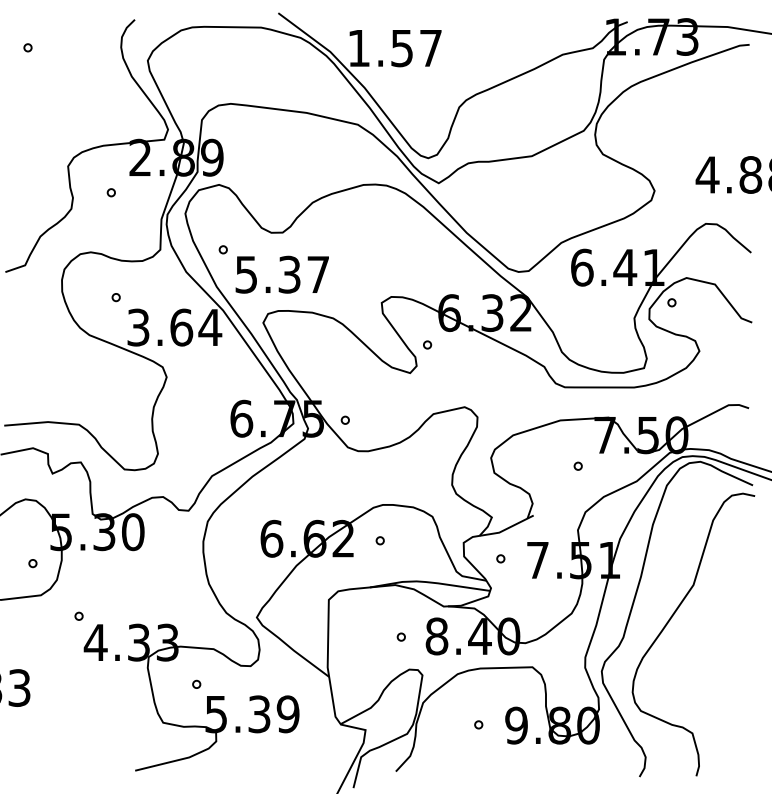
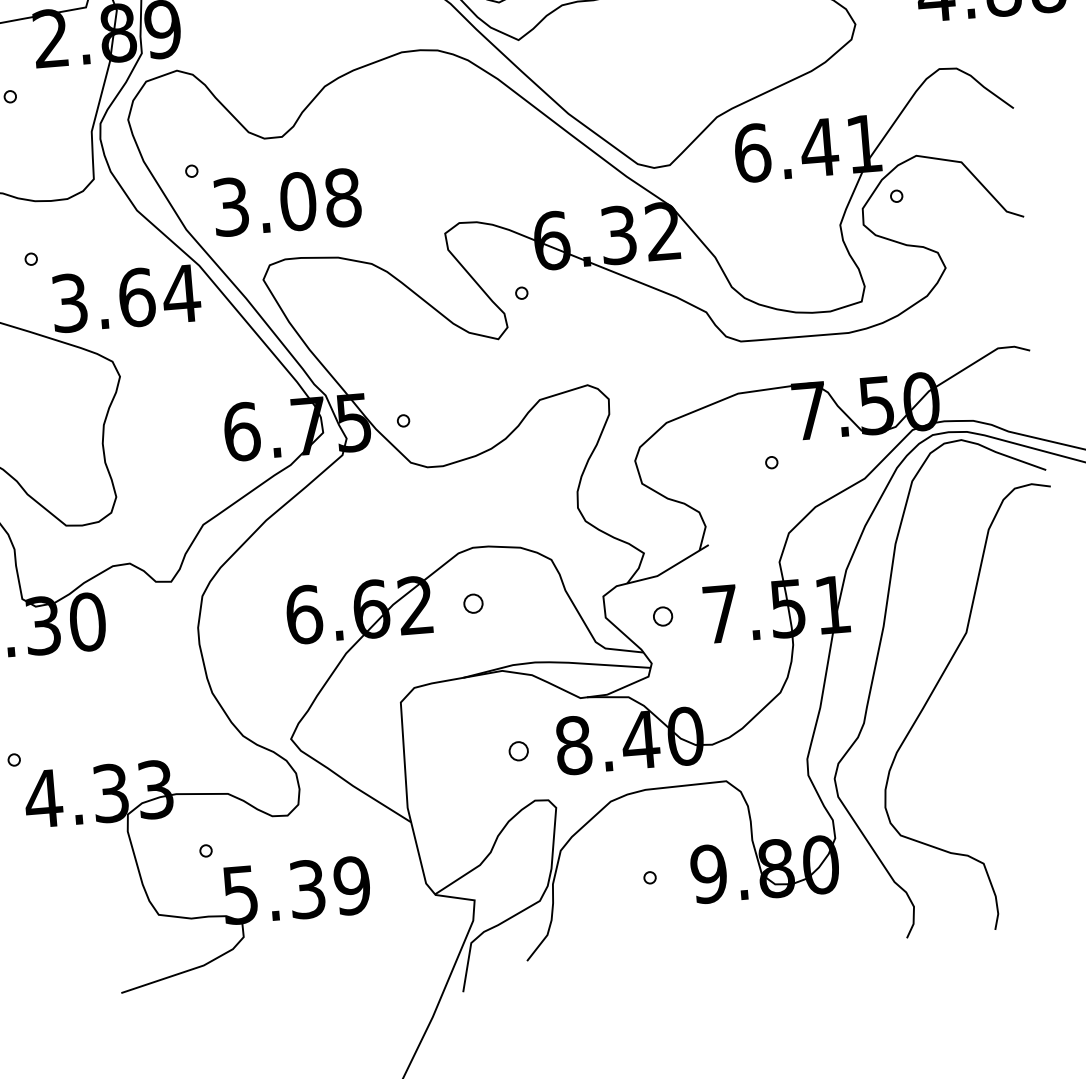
text: (282, 274) -> (287, 202), 5.37 -> 3.08
part: (379, 540) -> (472, 603), size x1.6
part: (500, 558) -> (662, 616), size x1.6
part: (400, 636) -> (516, 750), size x1.6

